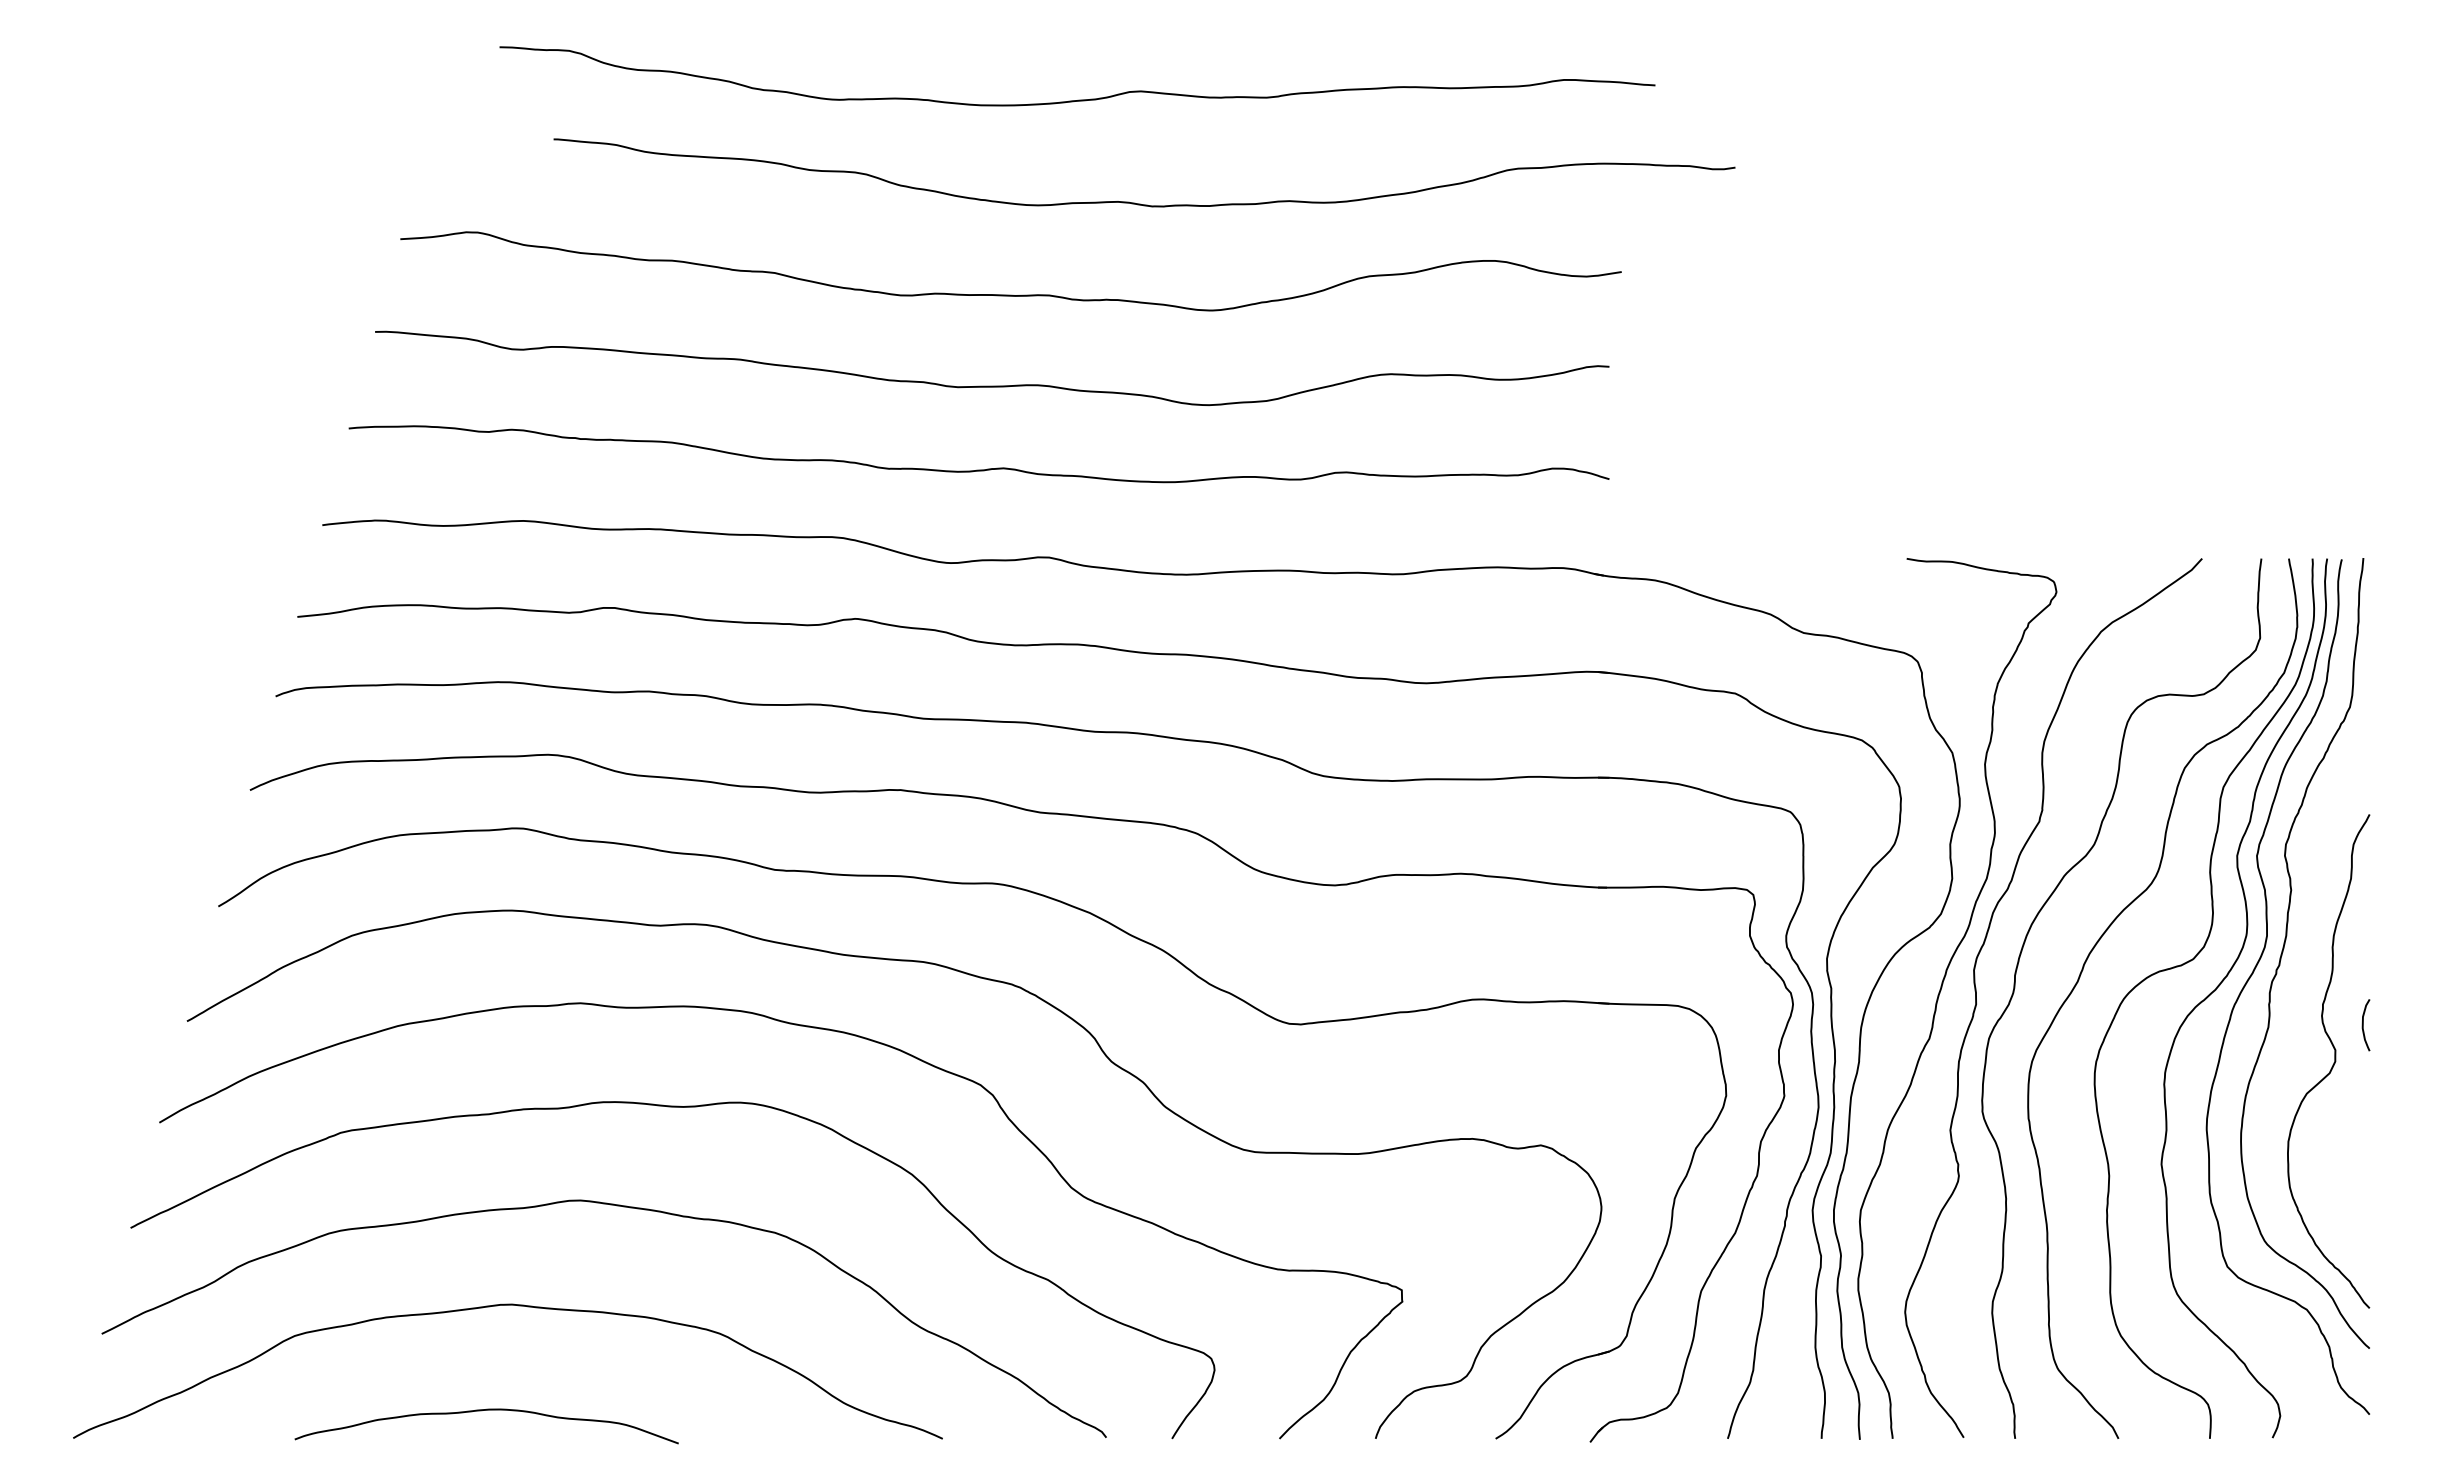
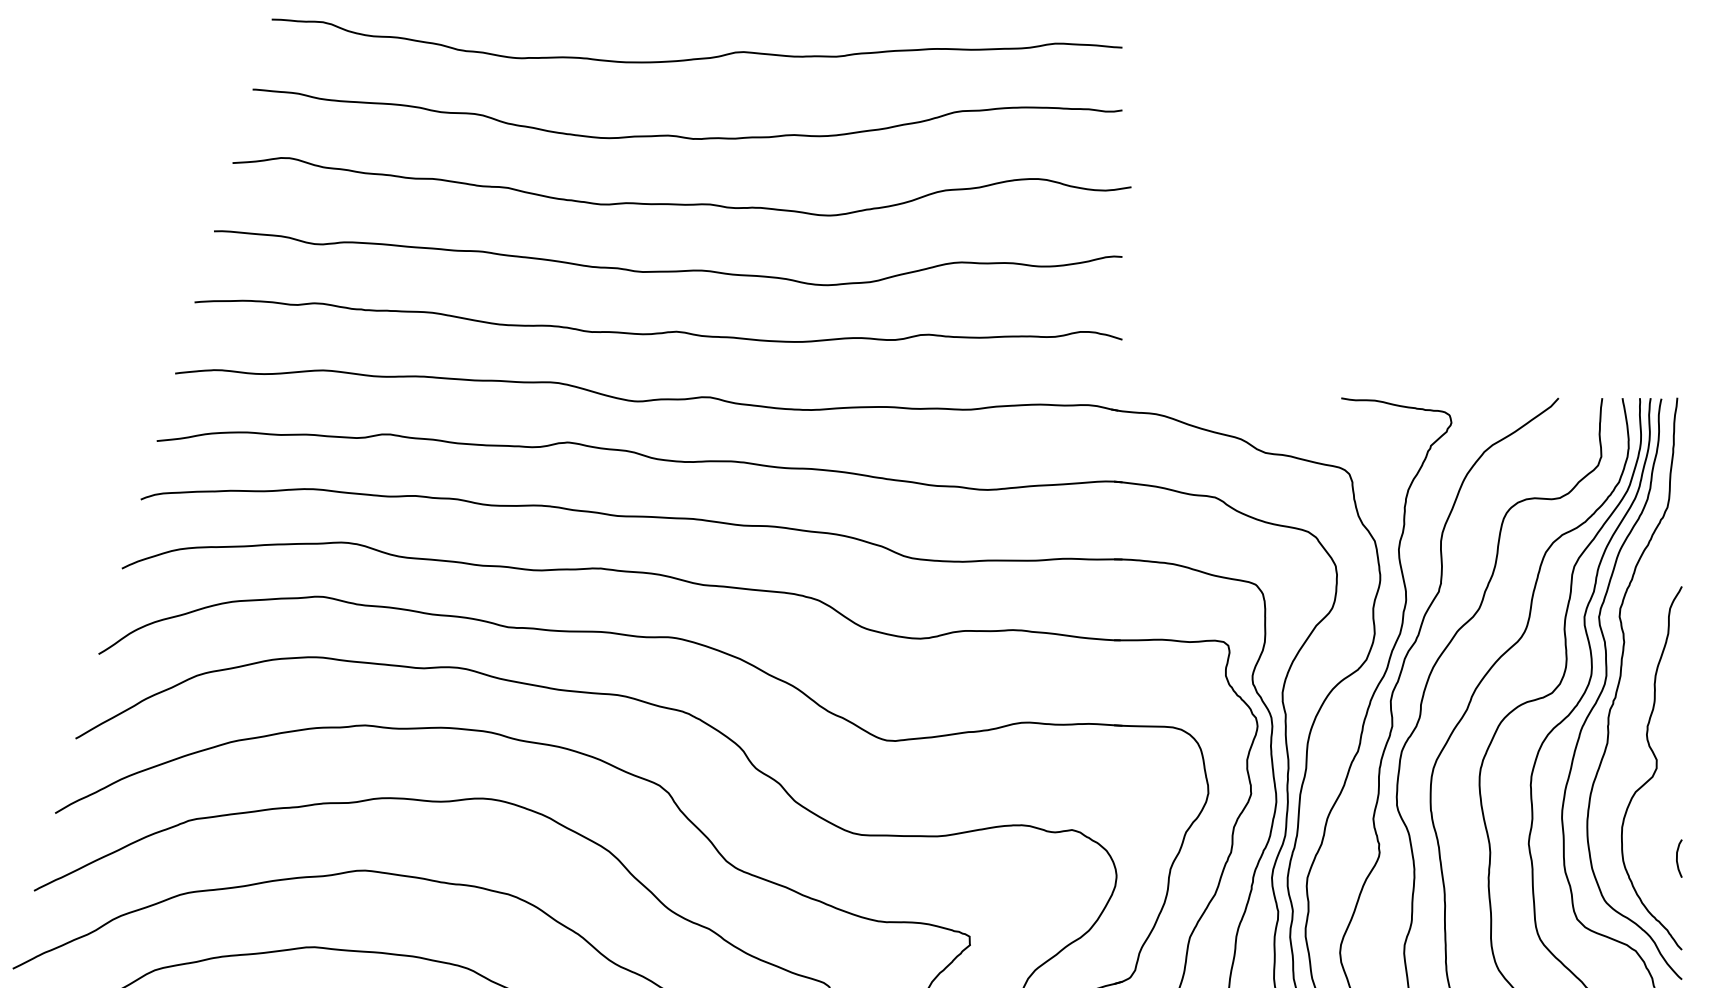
curve: (1078, 99) -> (697, 58), moved
curve: (1140, 203) -> (684, 136), moved
curve: (2363, 1025) -> (1677, 858), moved

